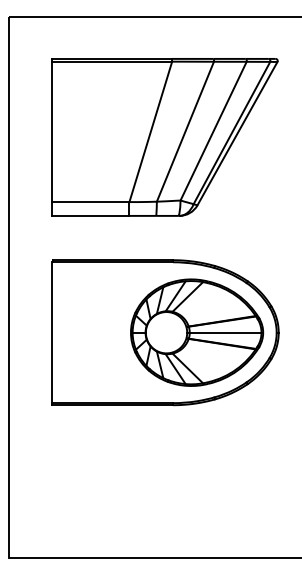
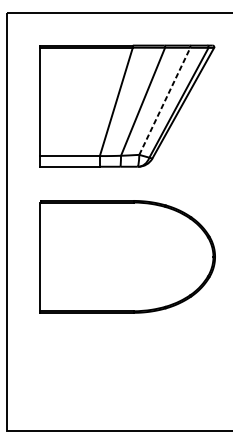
line: (213, 131) -> (164, 101), solid -> dashed
part: (197, 332) -> (152, 256), removed

